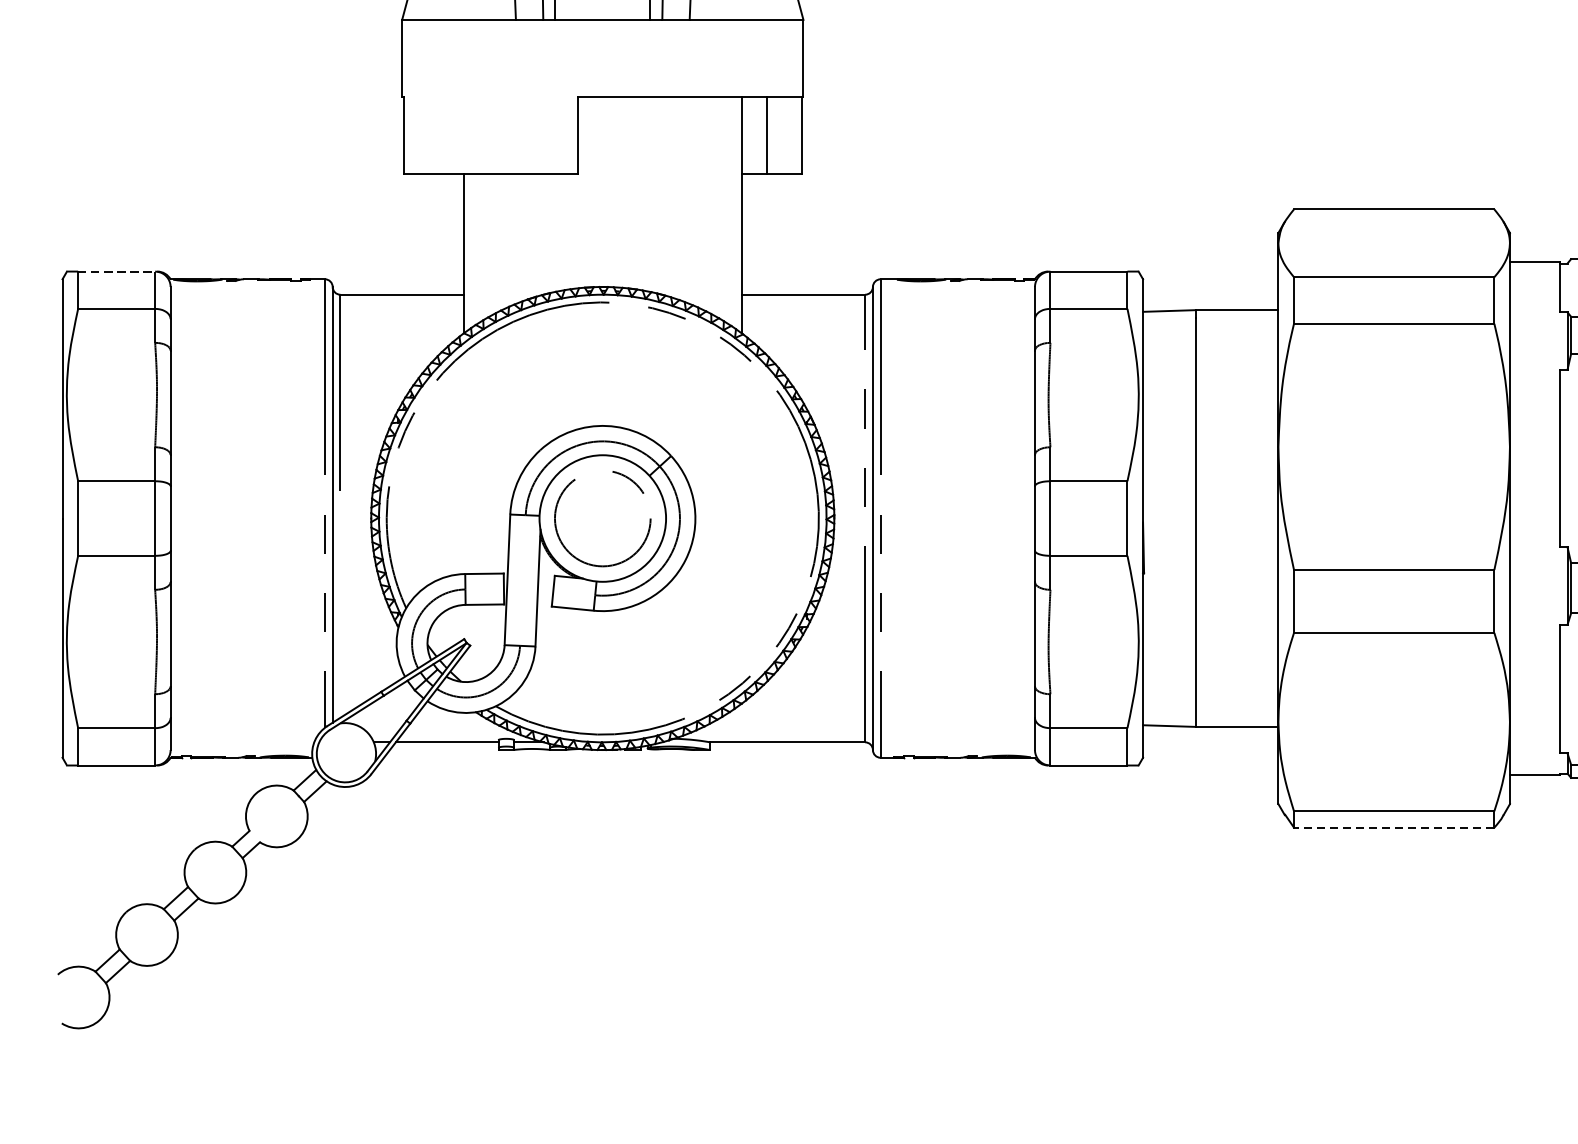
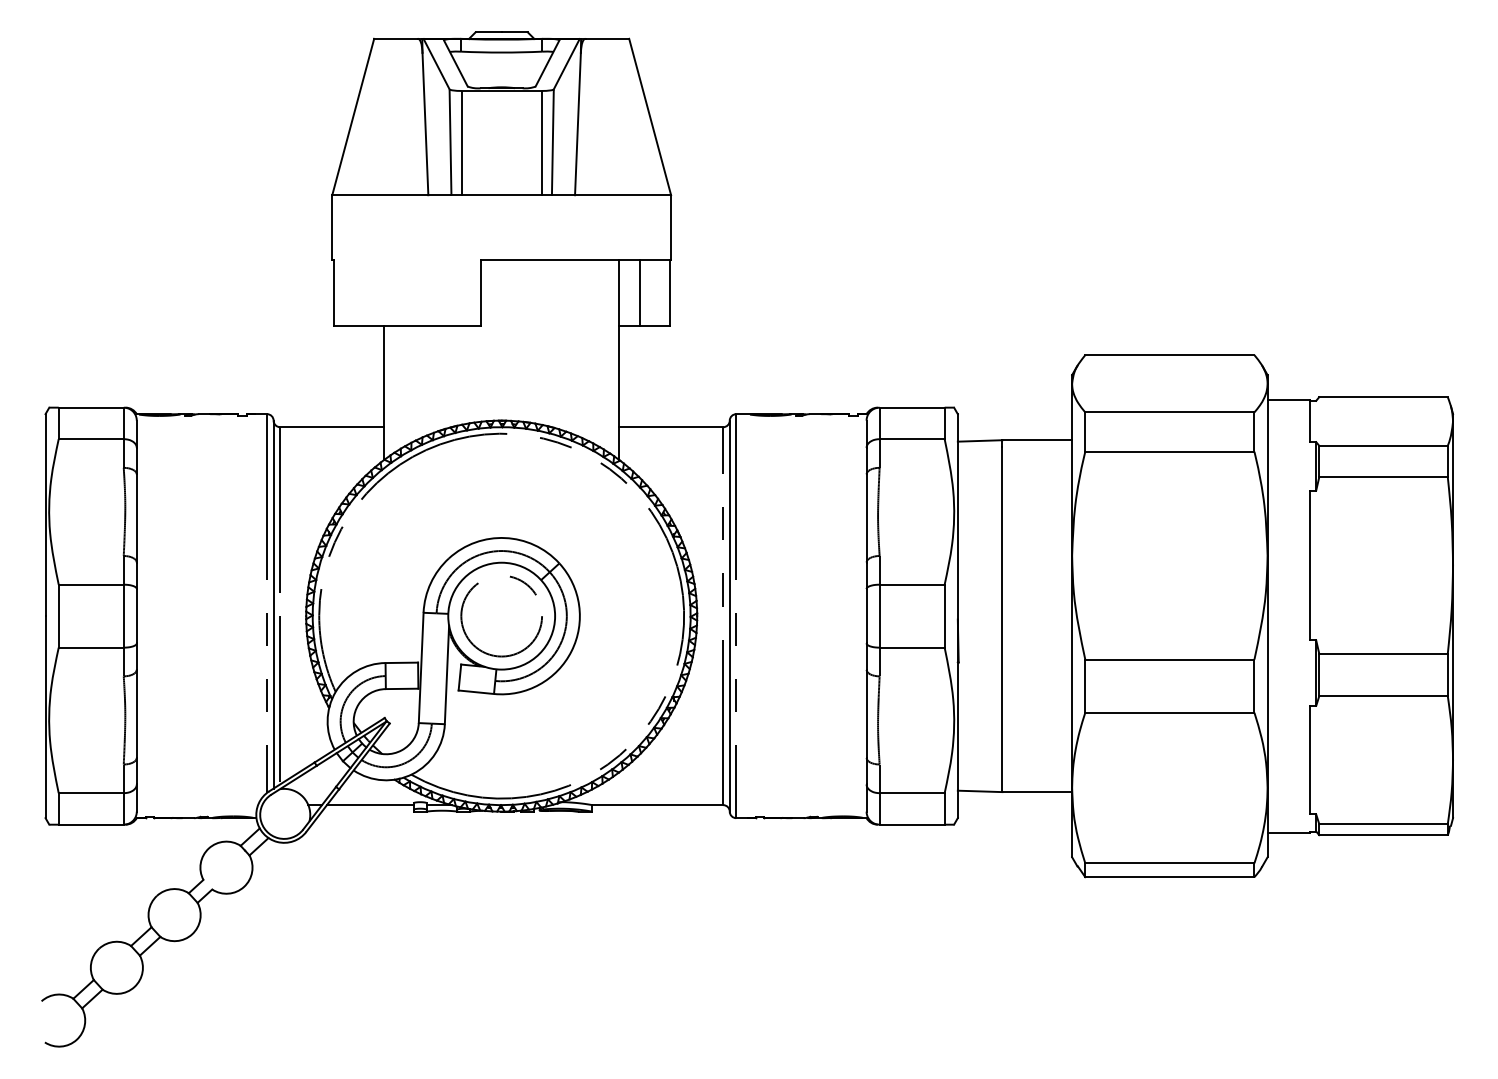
line: (116, 271) -> (91, 407), dashed -> solid
line: (340, 618) -> (280, 700), added
line: (1393, 828) -> (1169, 877), dashed -> solid

